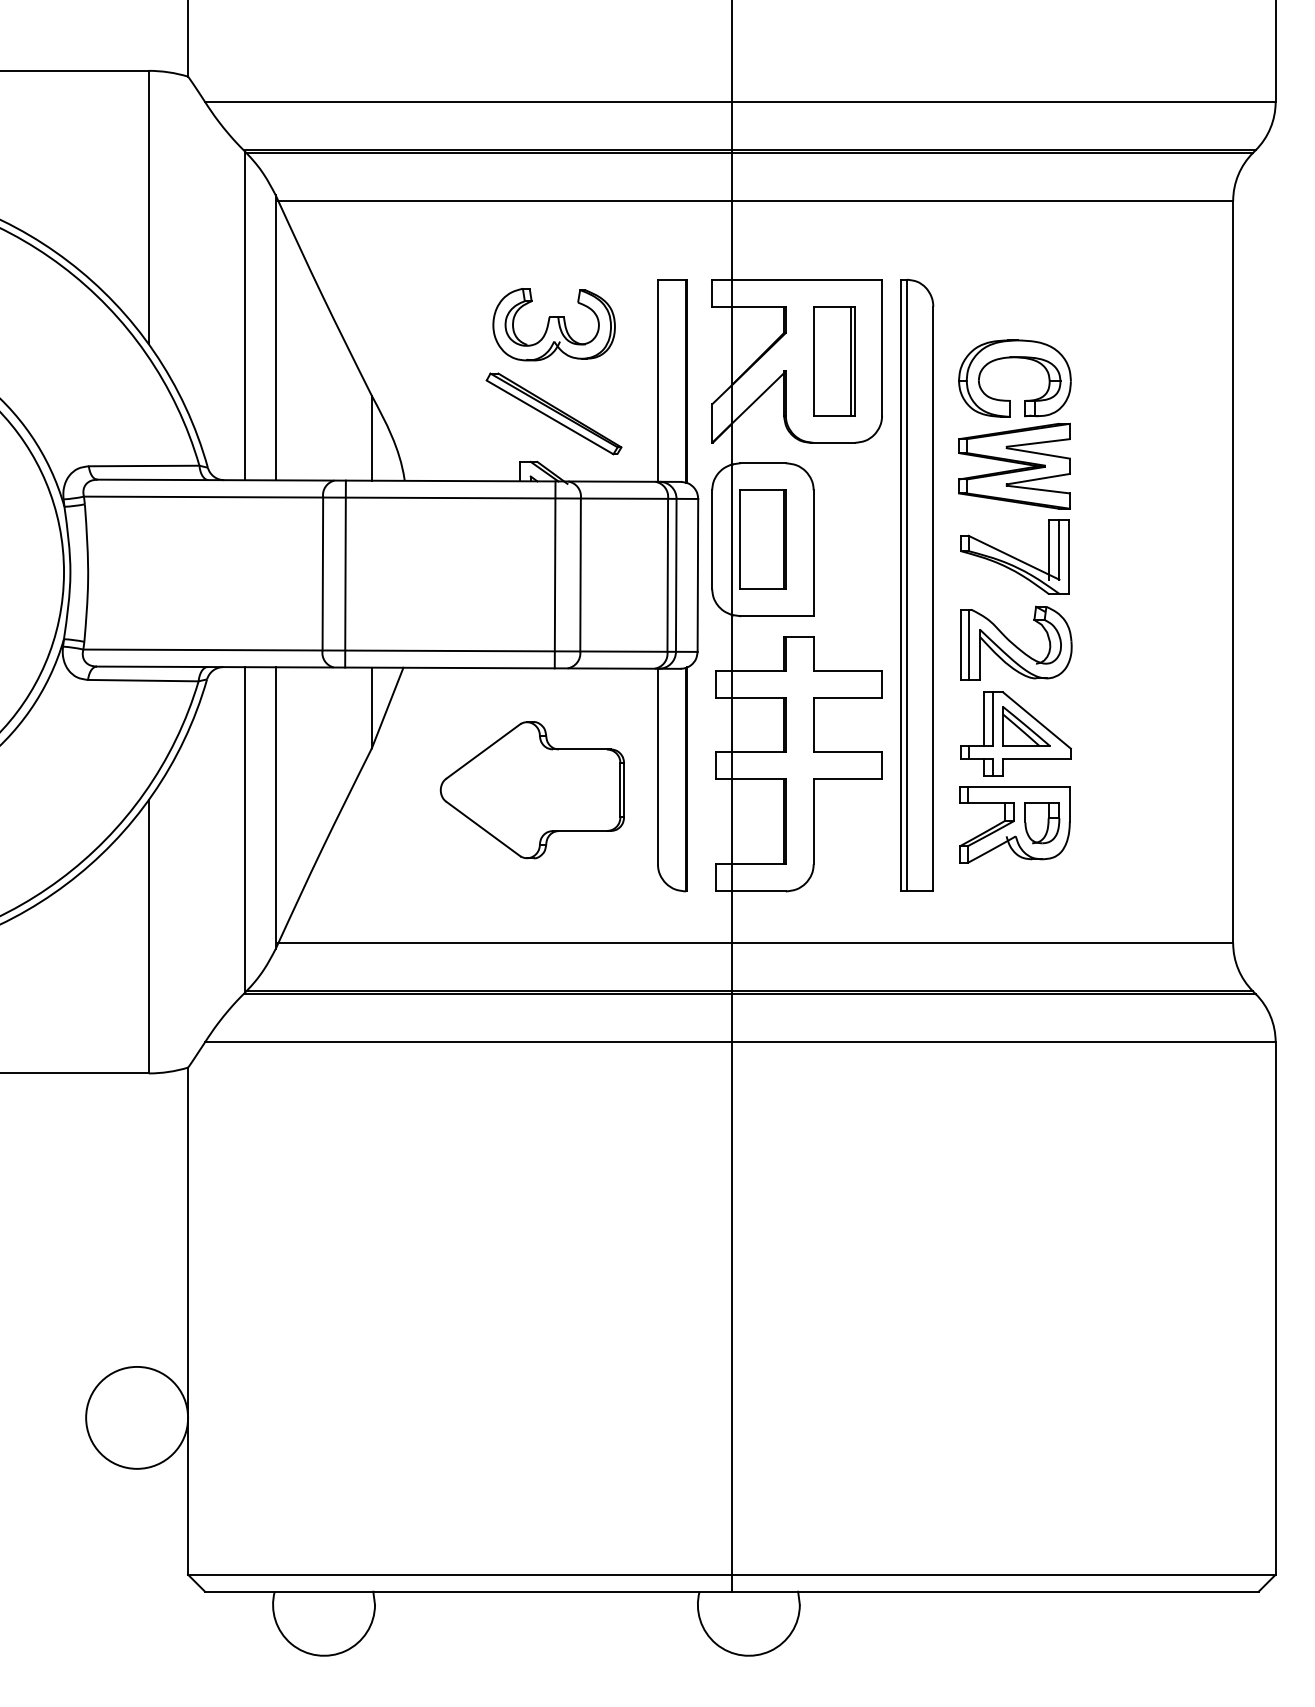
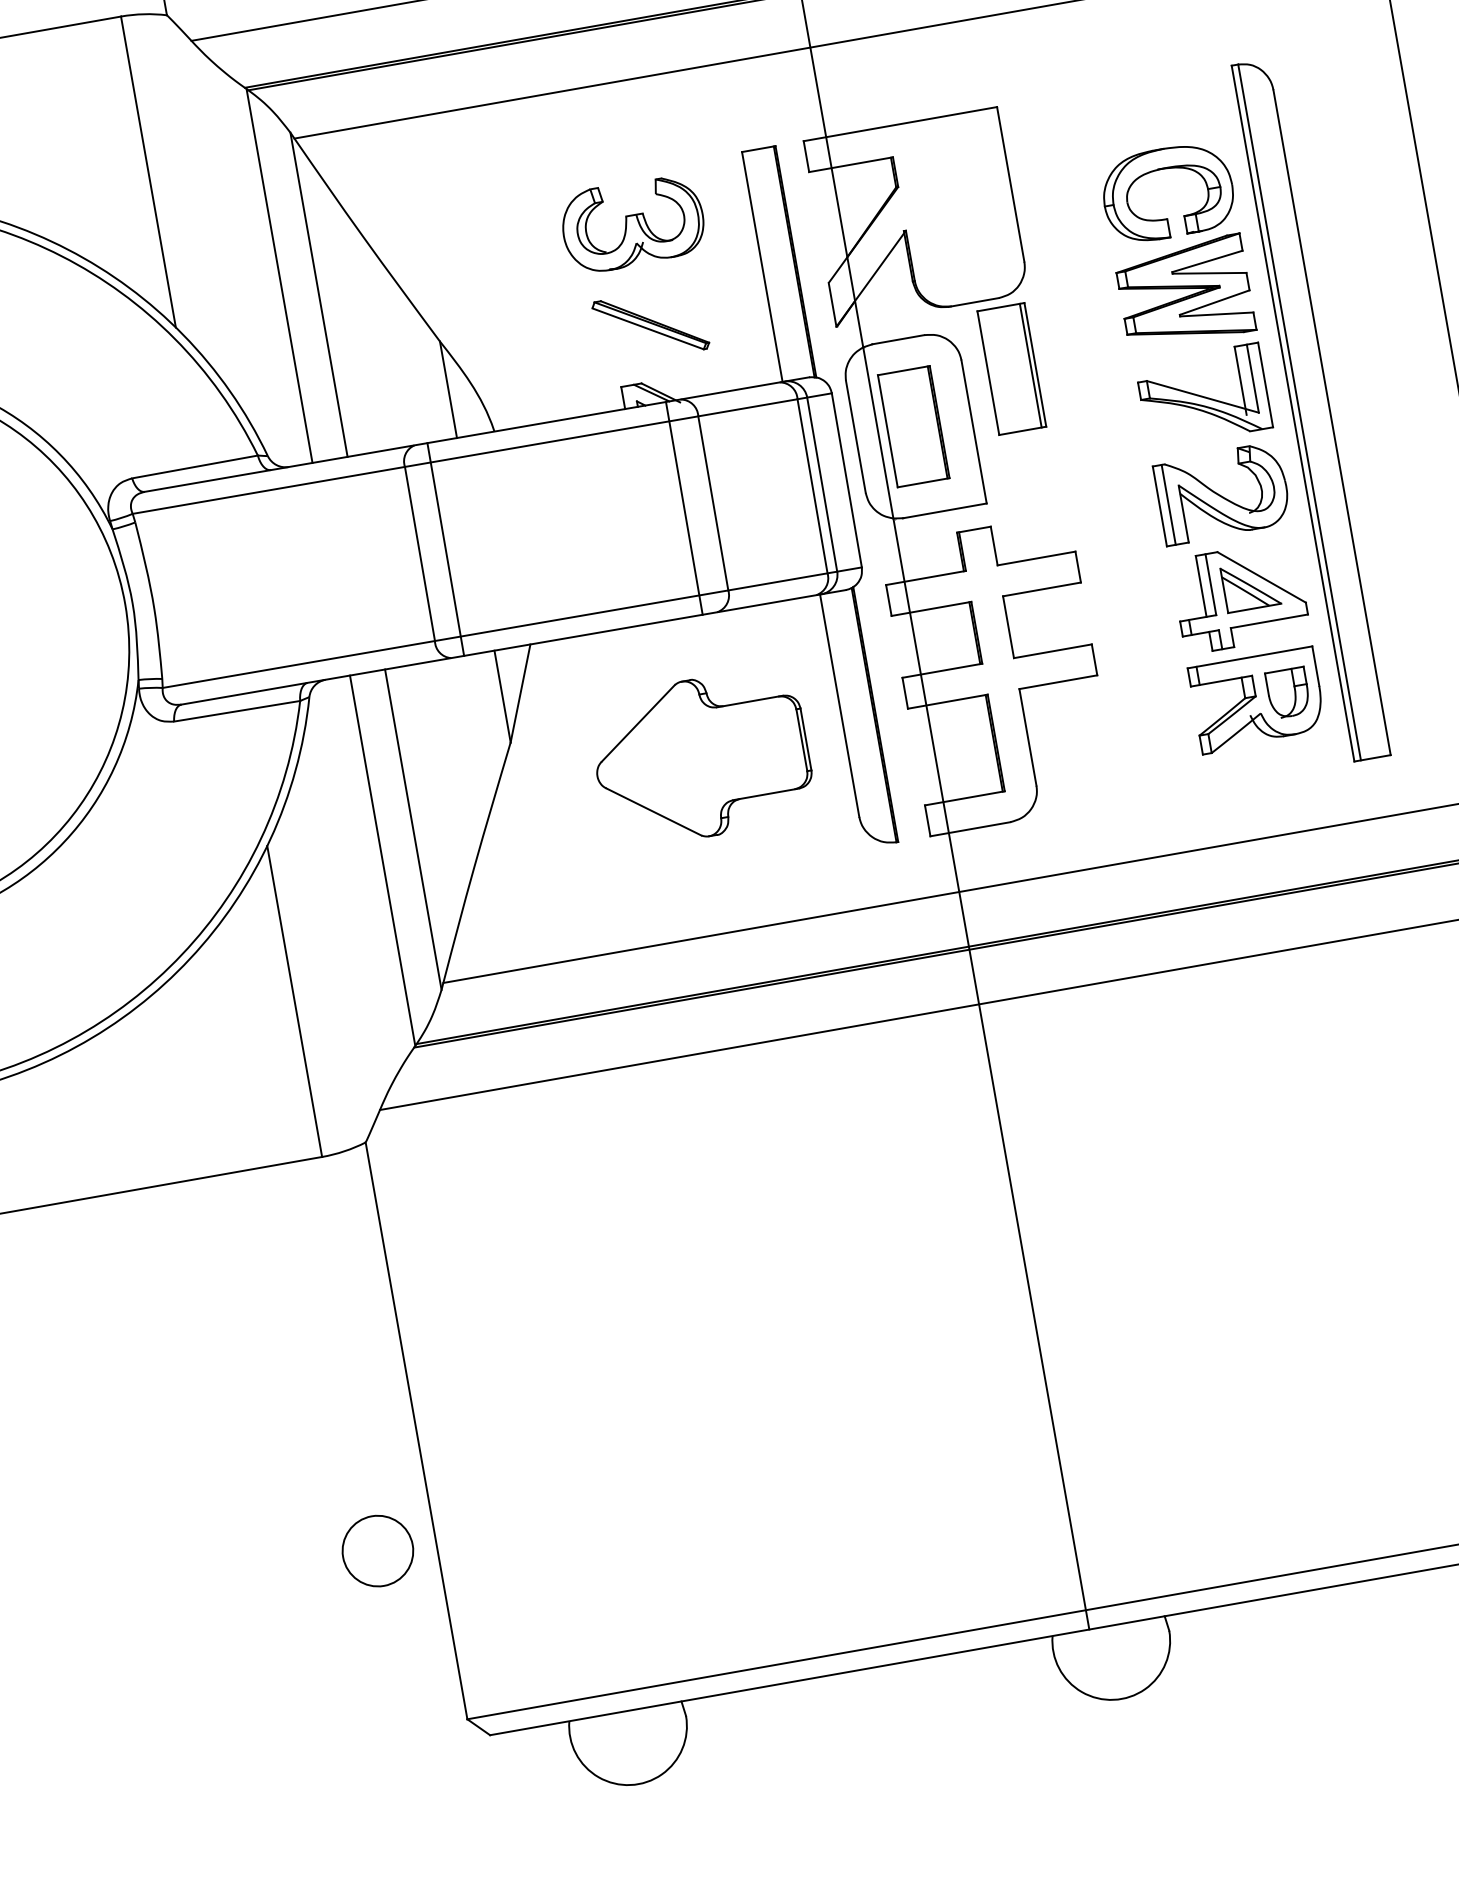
part: (834, 361) -> (1012, 369), moved
part: (553, 413) -> (650, 325), size x0.7
part: (917, 584) -> (1311, 409), moved
circle: (137, 1417) -> (378, 1550), size x0.6

